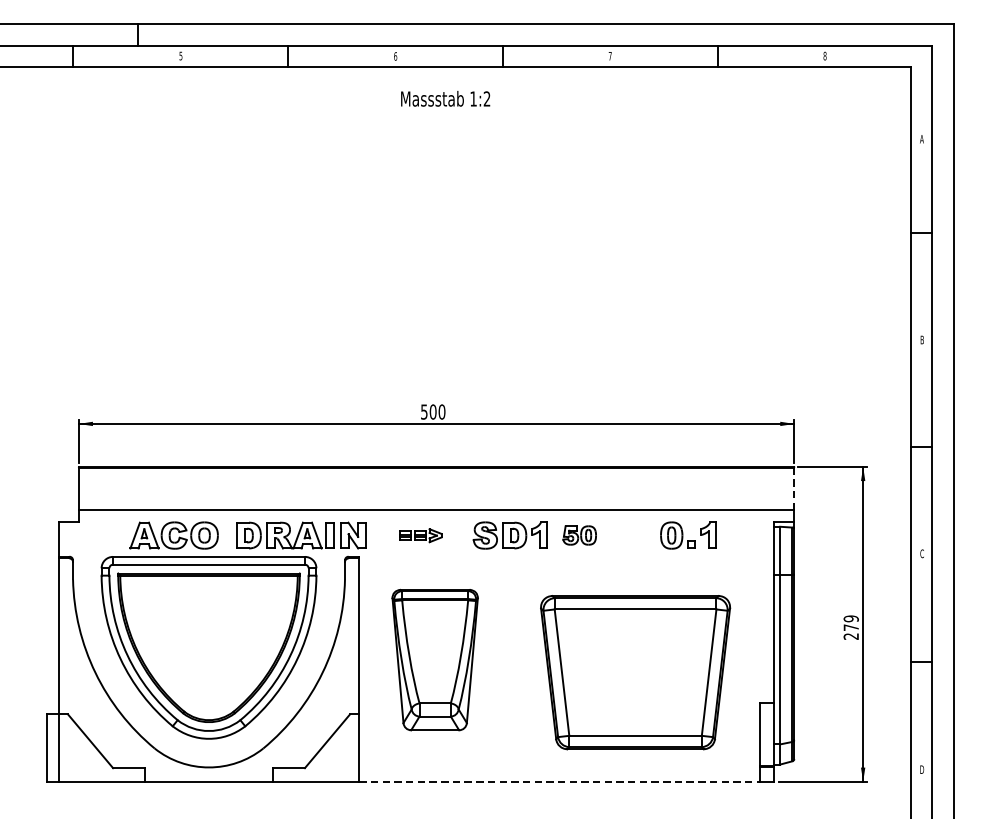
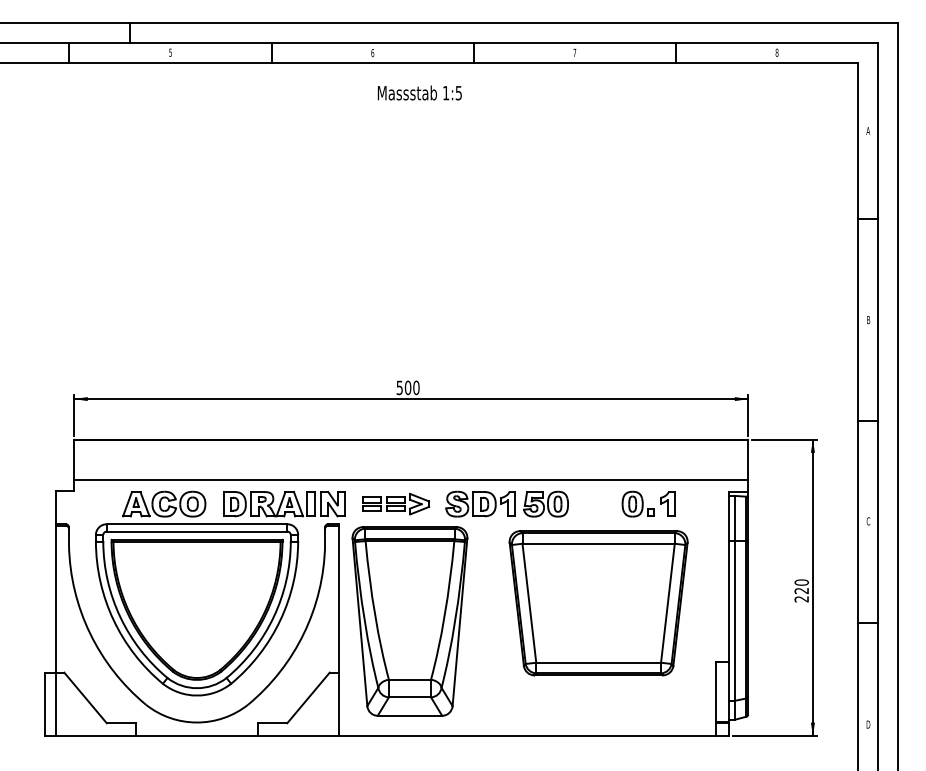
text: (486, 98) -> (458, 92), 1:2 -> 1:5
line: (794, 489) -> (748, 460), dashed -> solid
part: (579, 534) -> (545, 503), size x1.43
part: (420, 535) -> (396, 504), size x1.67
text: (851, 622) -> (801, 586), 279 -> 220
part: (434, 660) -> (409, 621), size x1.43
part: (635, 672) -> (598, 603), moved
line: (560, 782) -> (527, 736), dashed -> solid

